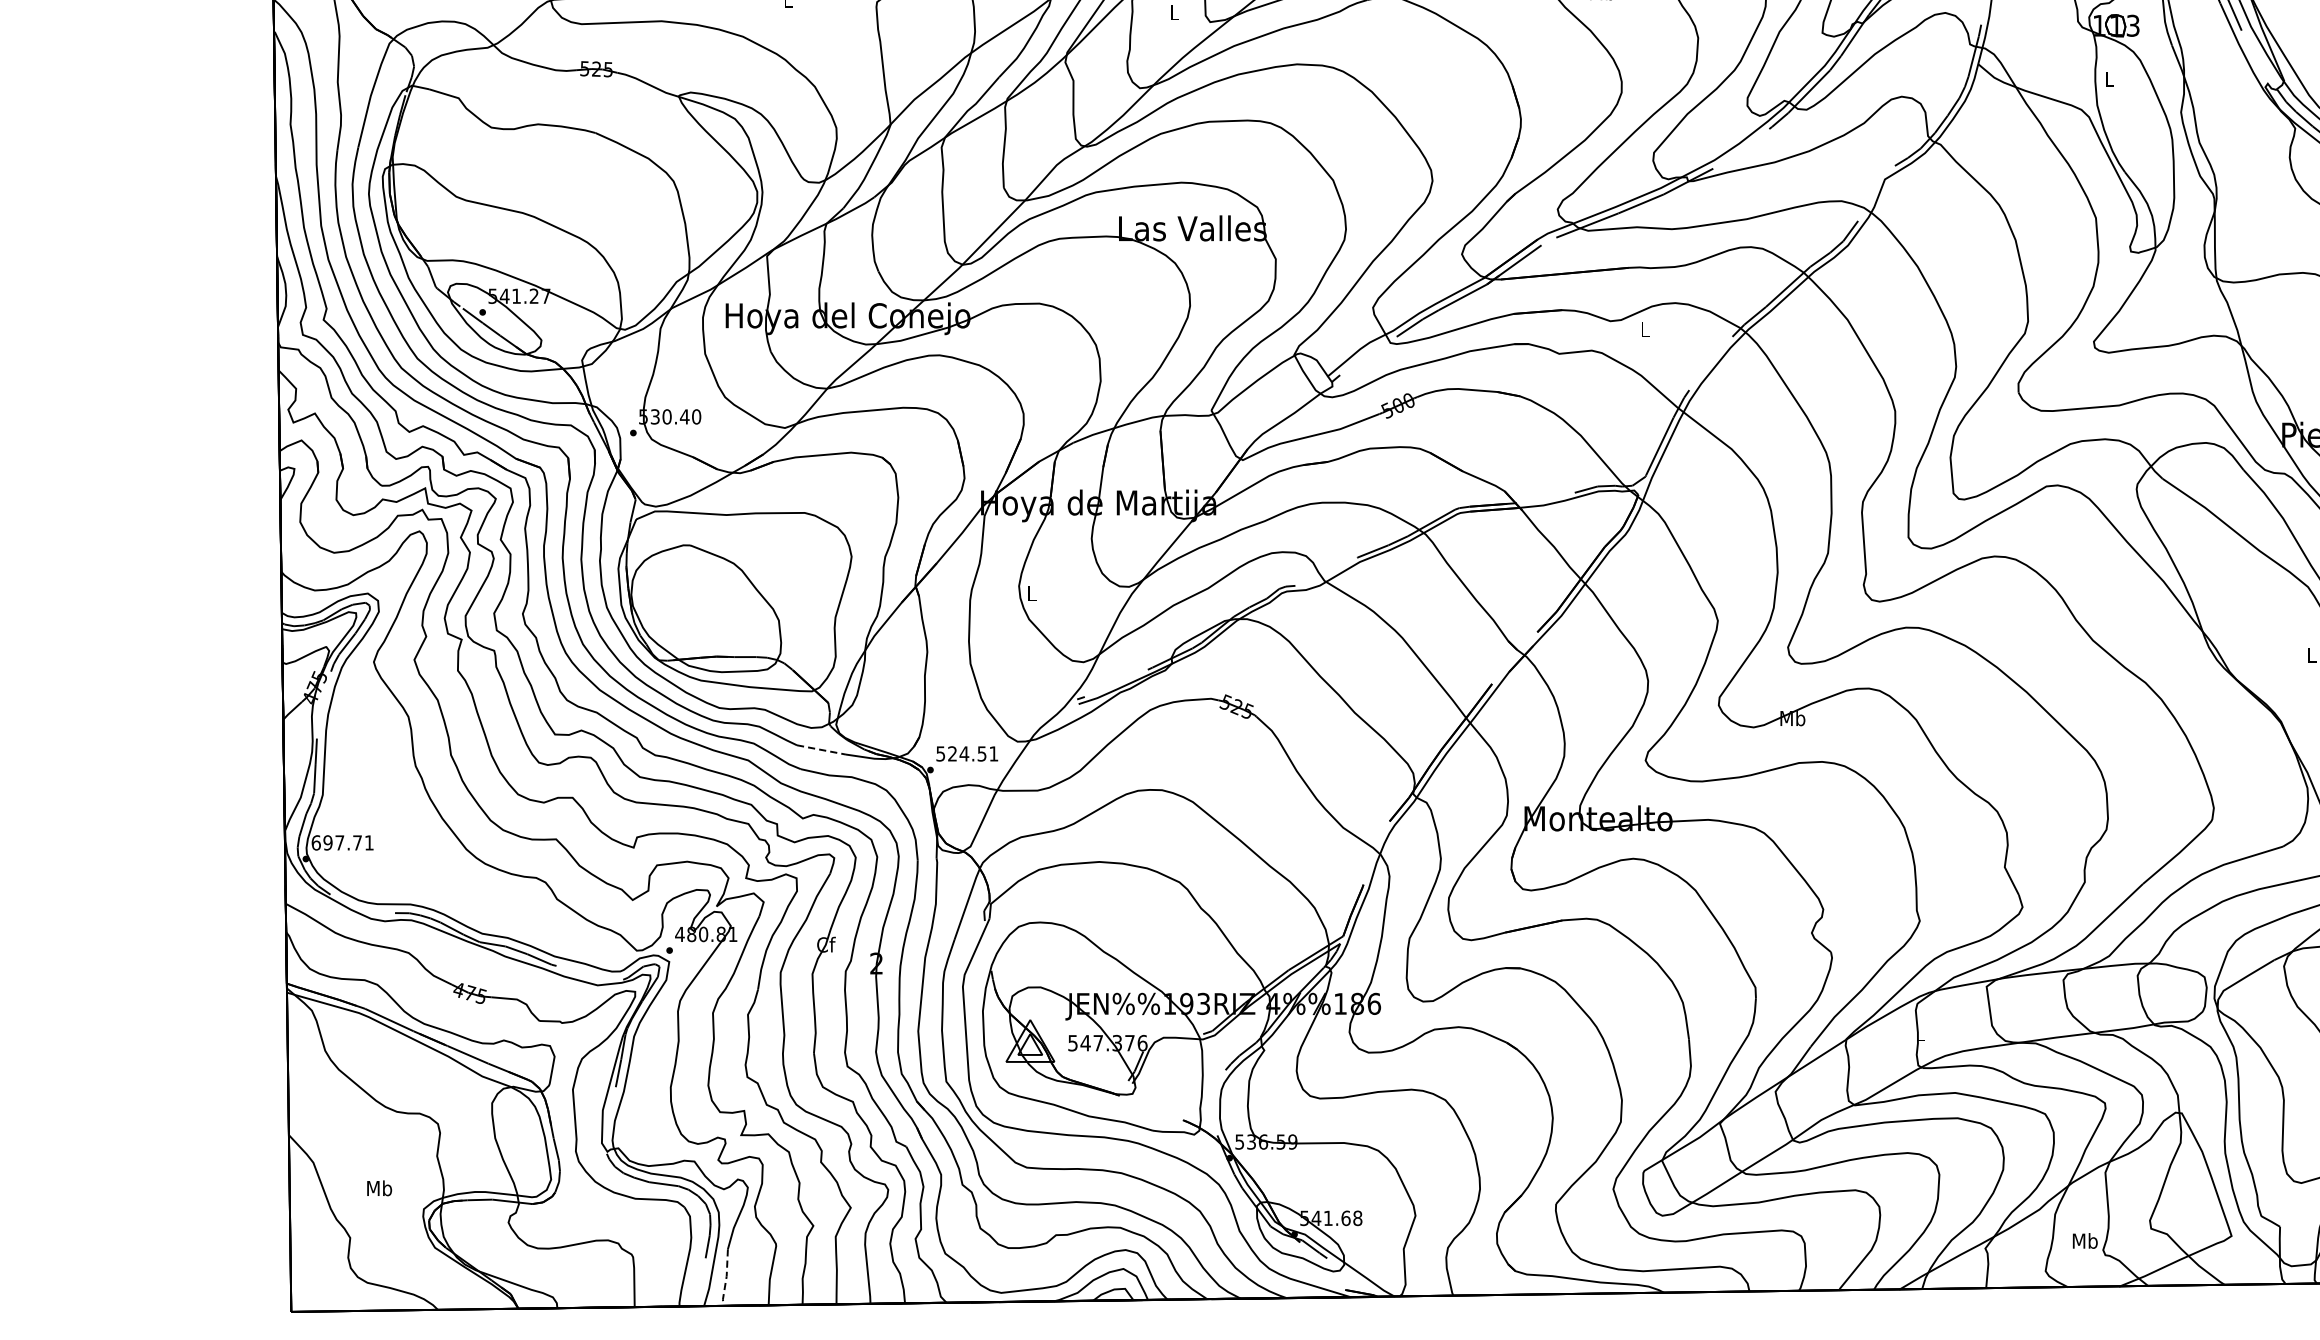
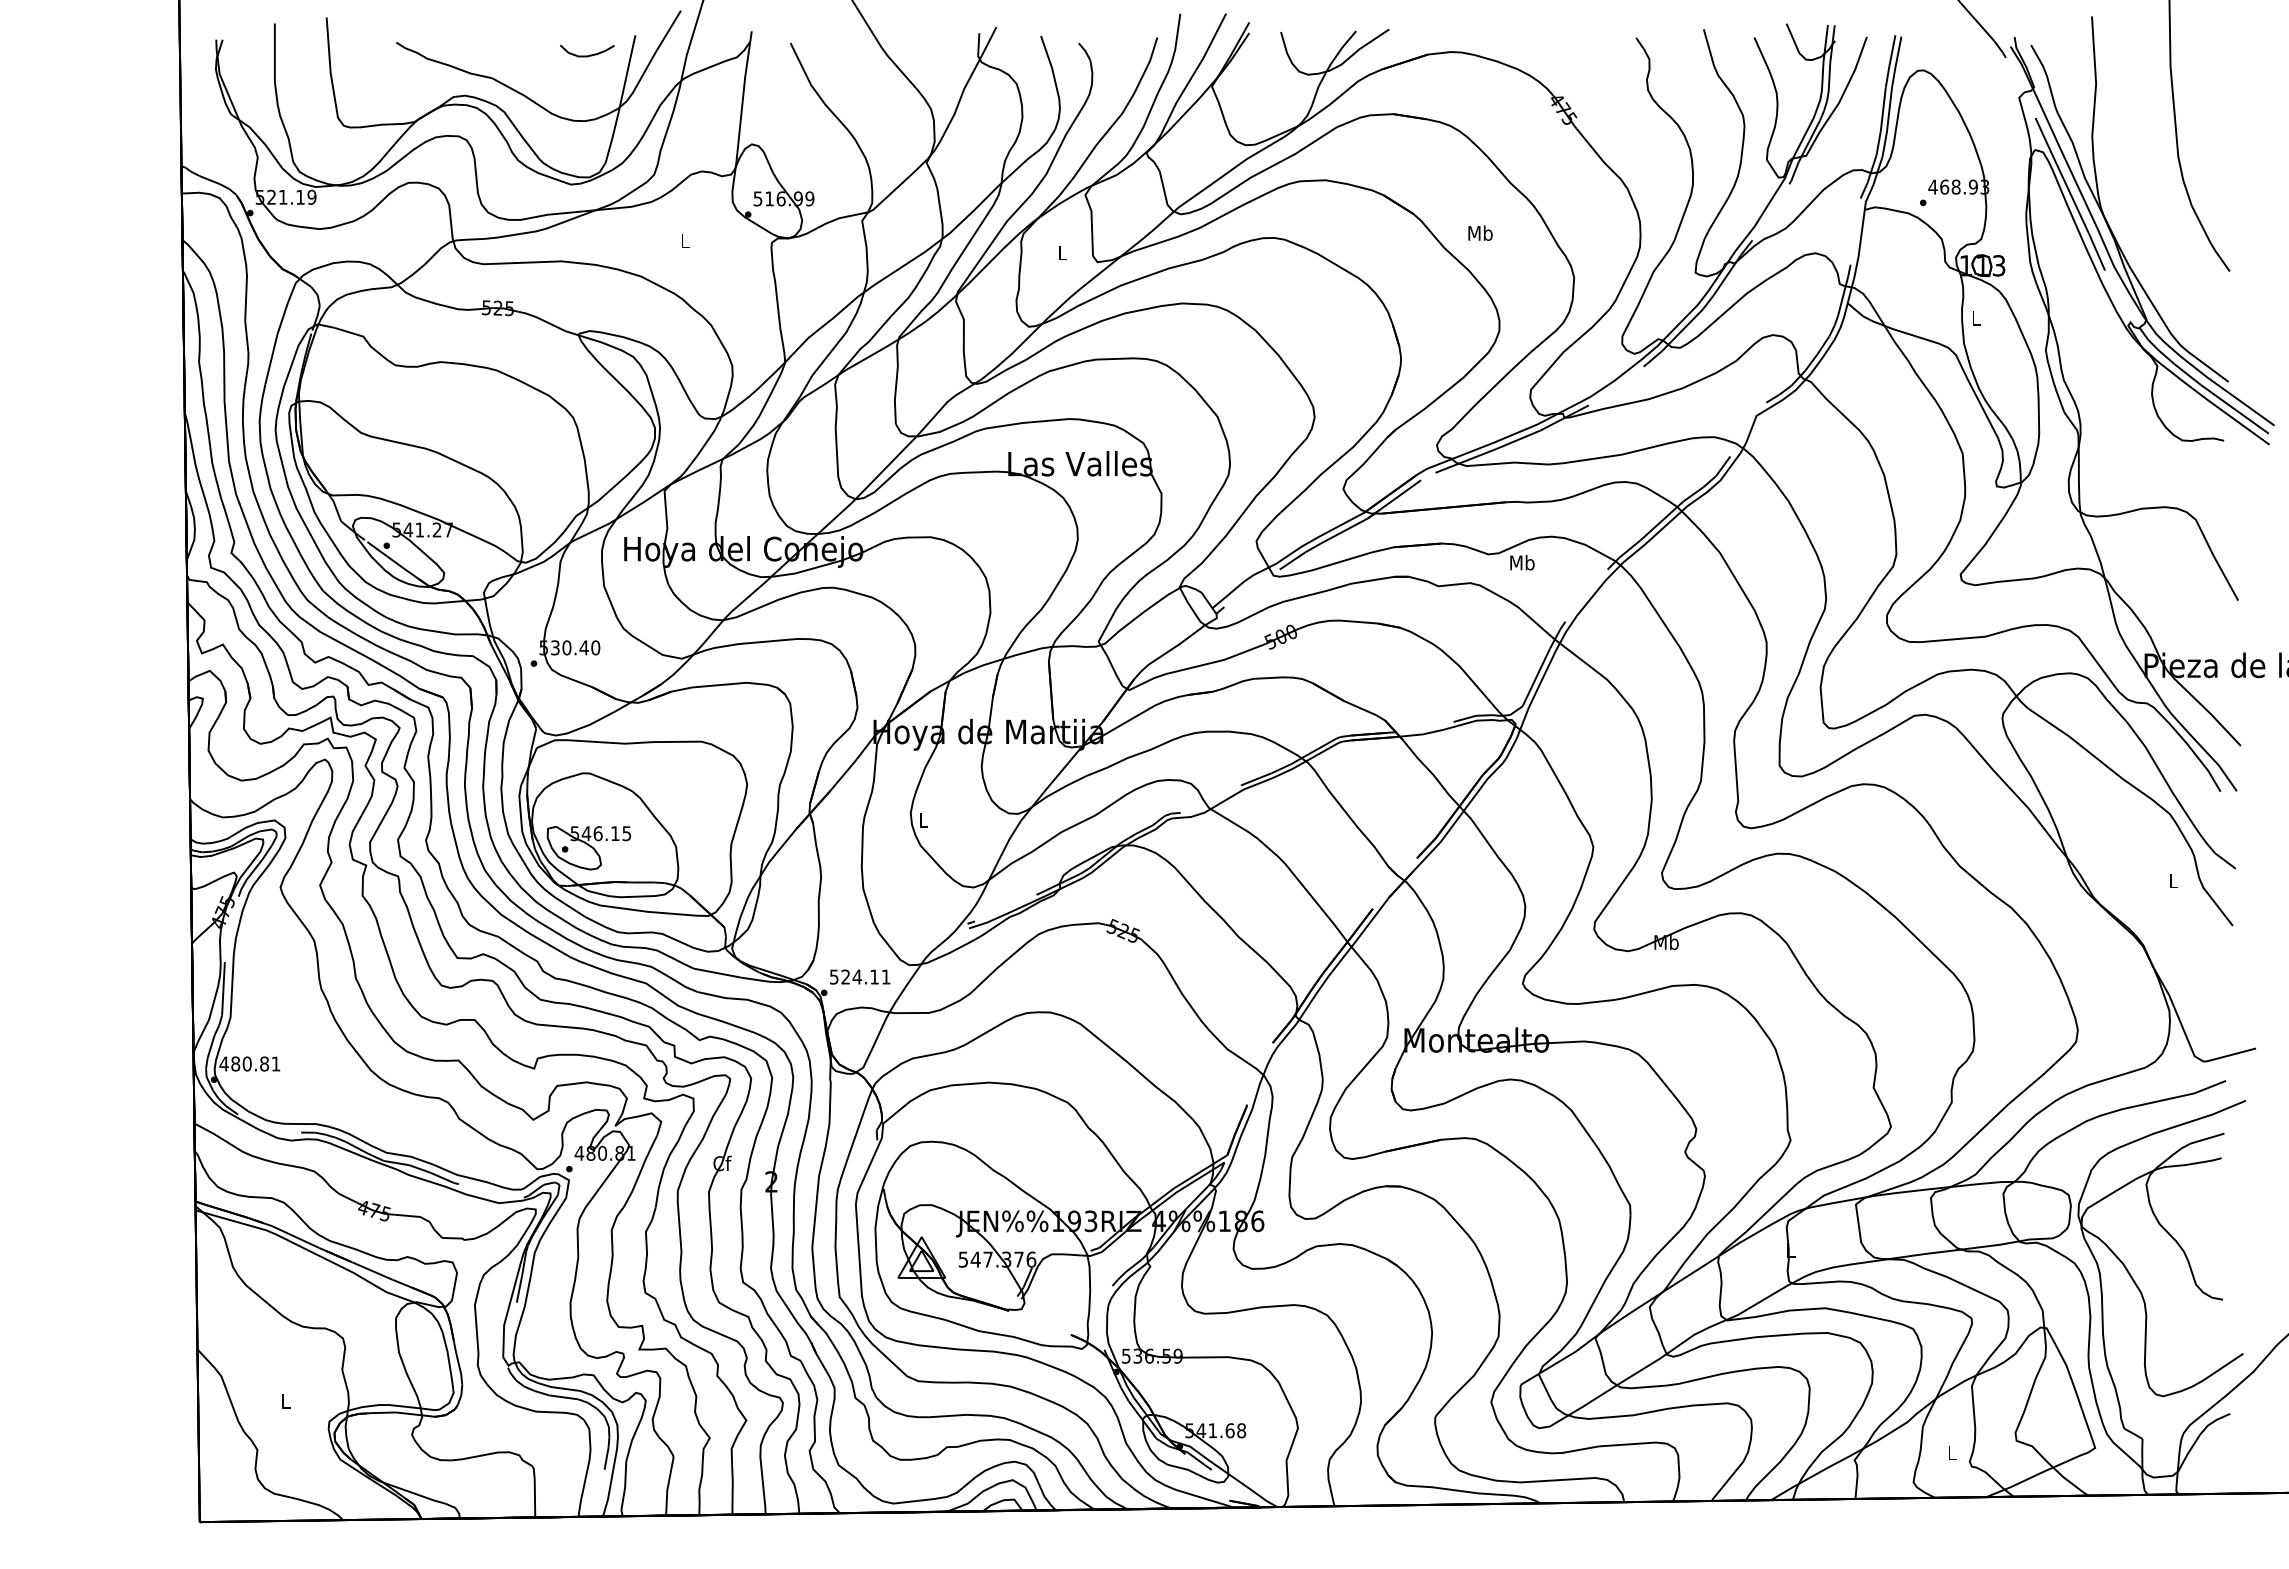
text: (1645, 329) -> (1522, 562), L -> Mb
part: (689, 622) -> (588, 848), added
line: (822, 750) -> (718, 973), dashed -> solid
text: (981, 753) -> (874, 976), 524.51 -> 524.11
text: (336, 842) -> (243, 1063), 697.71 -> 480.81
text: (380, 1188) -> (286, 1401), Mb -> L
text: (2085, 1240) -> (1952, 1452), Mb -> L
line: (726, 1278) -> (624, 1489), dashed -> solid

